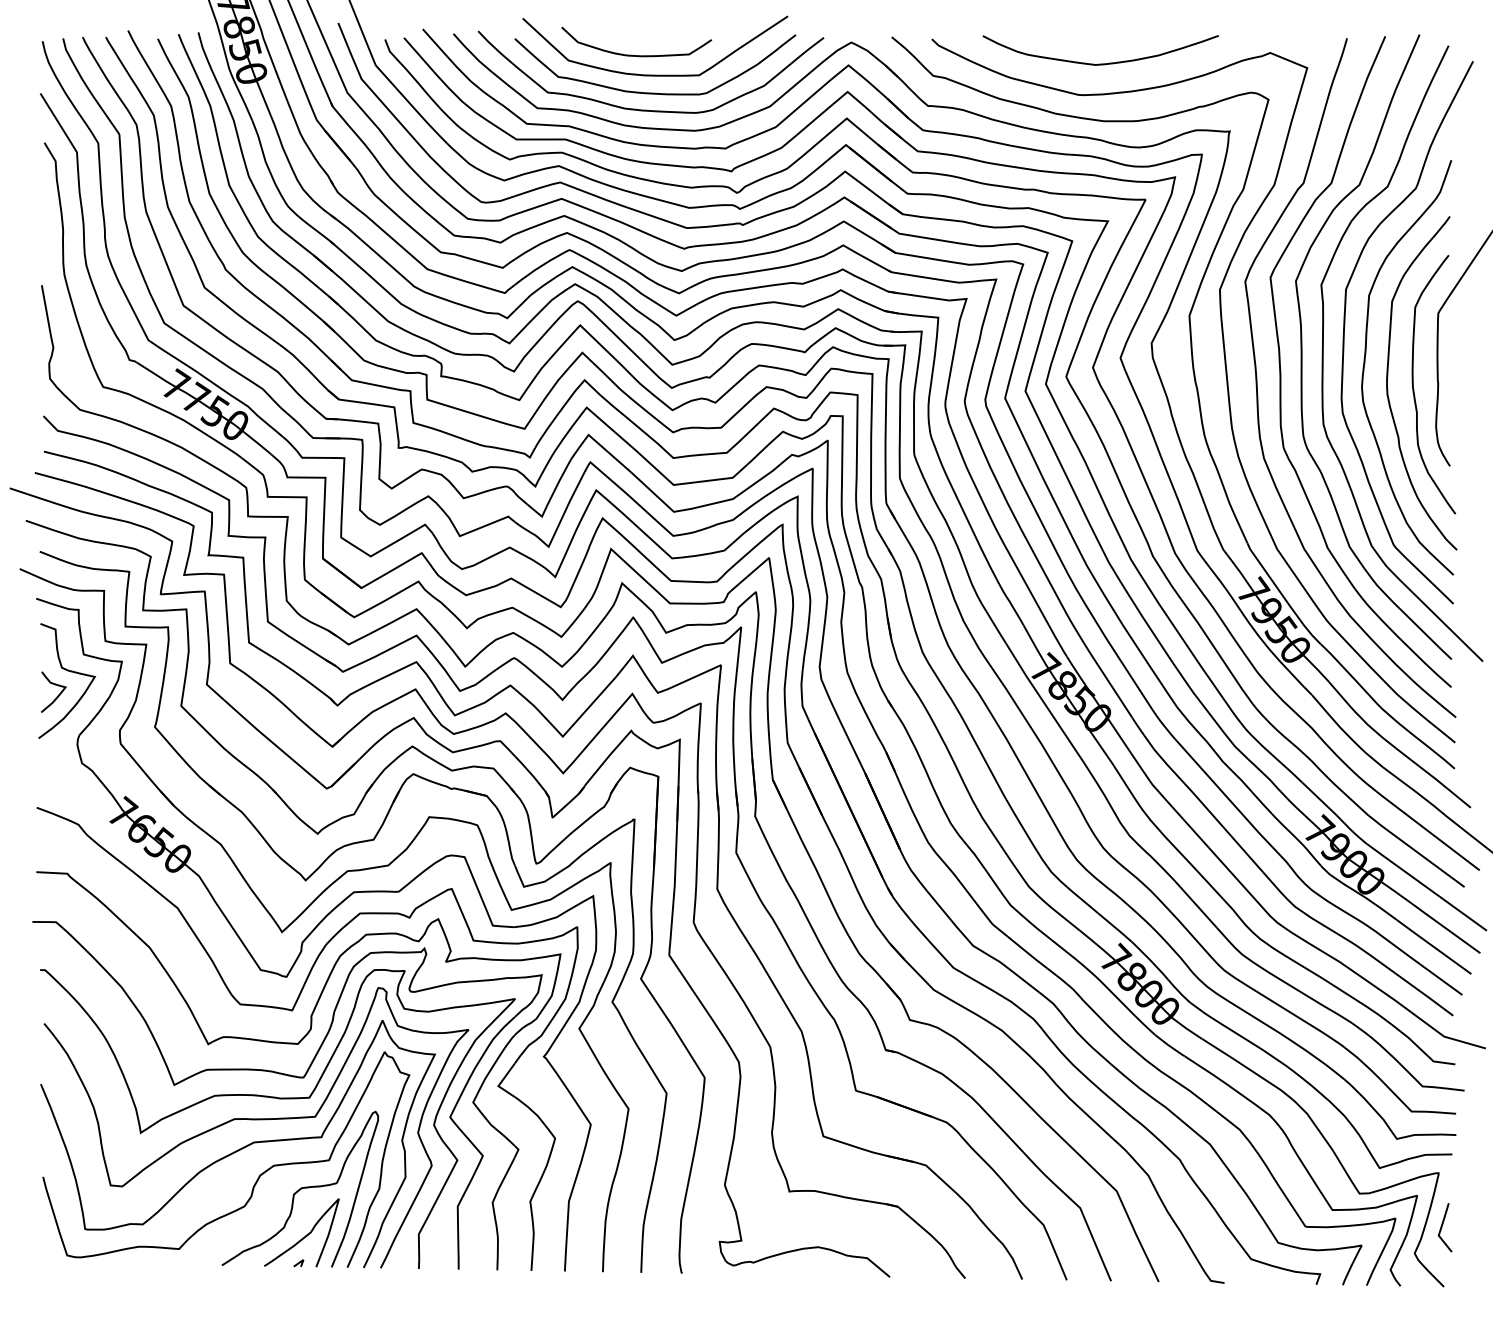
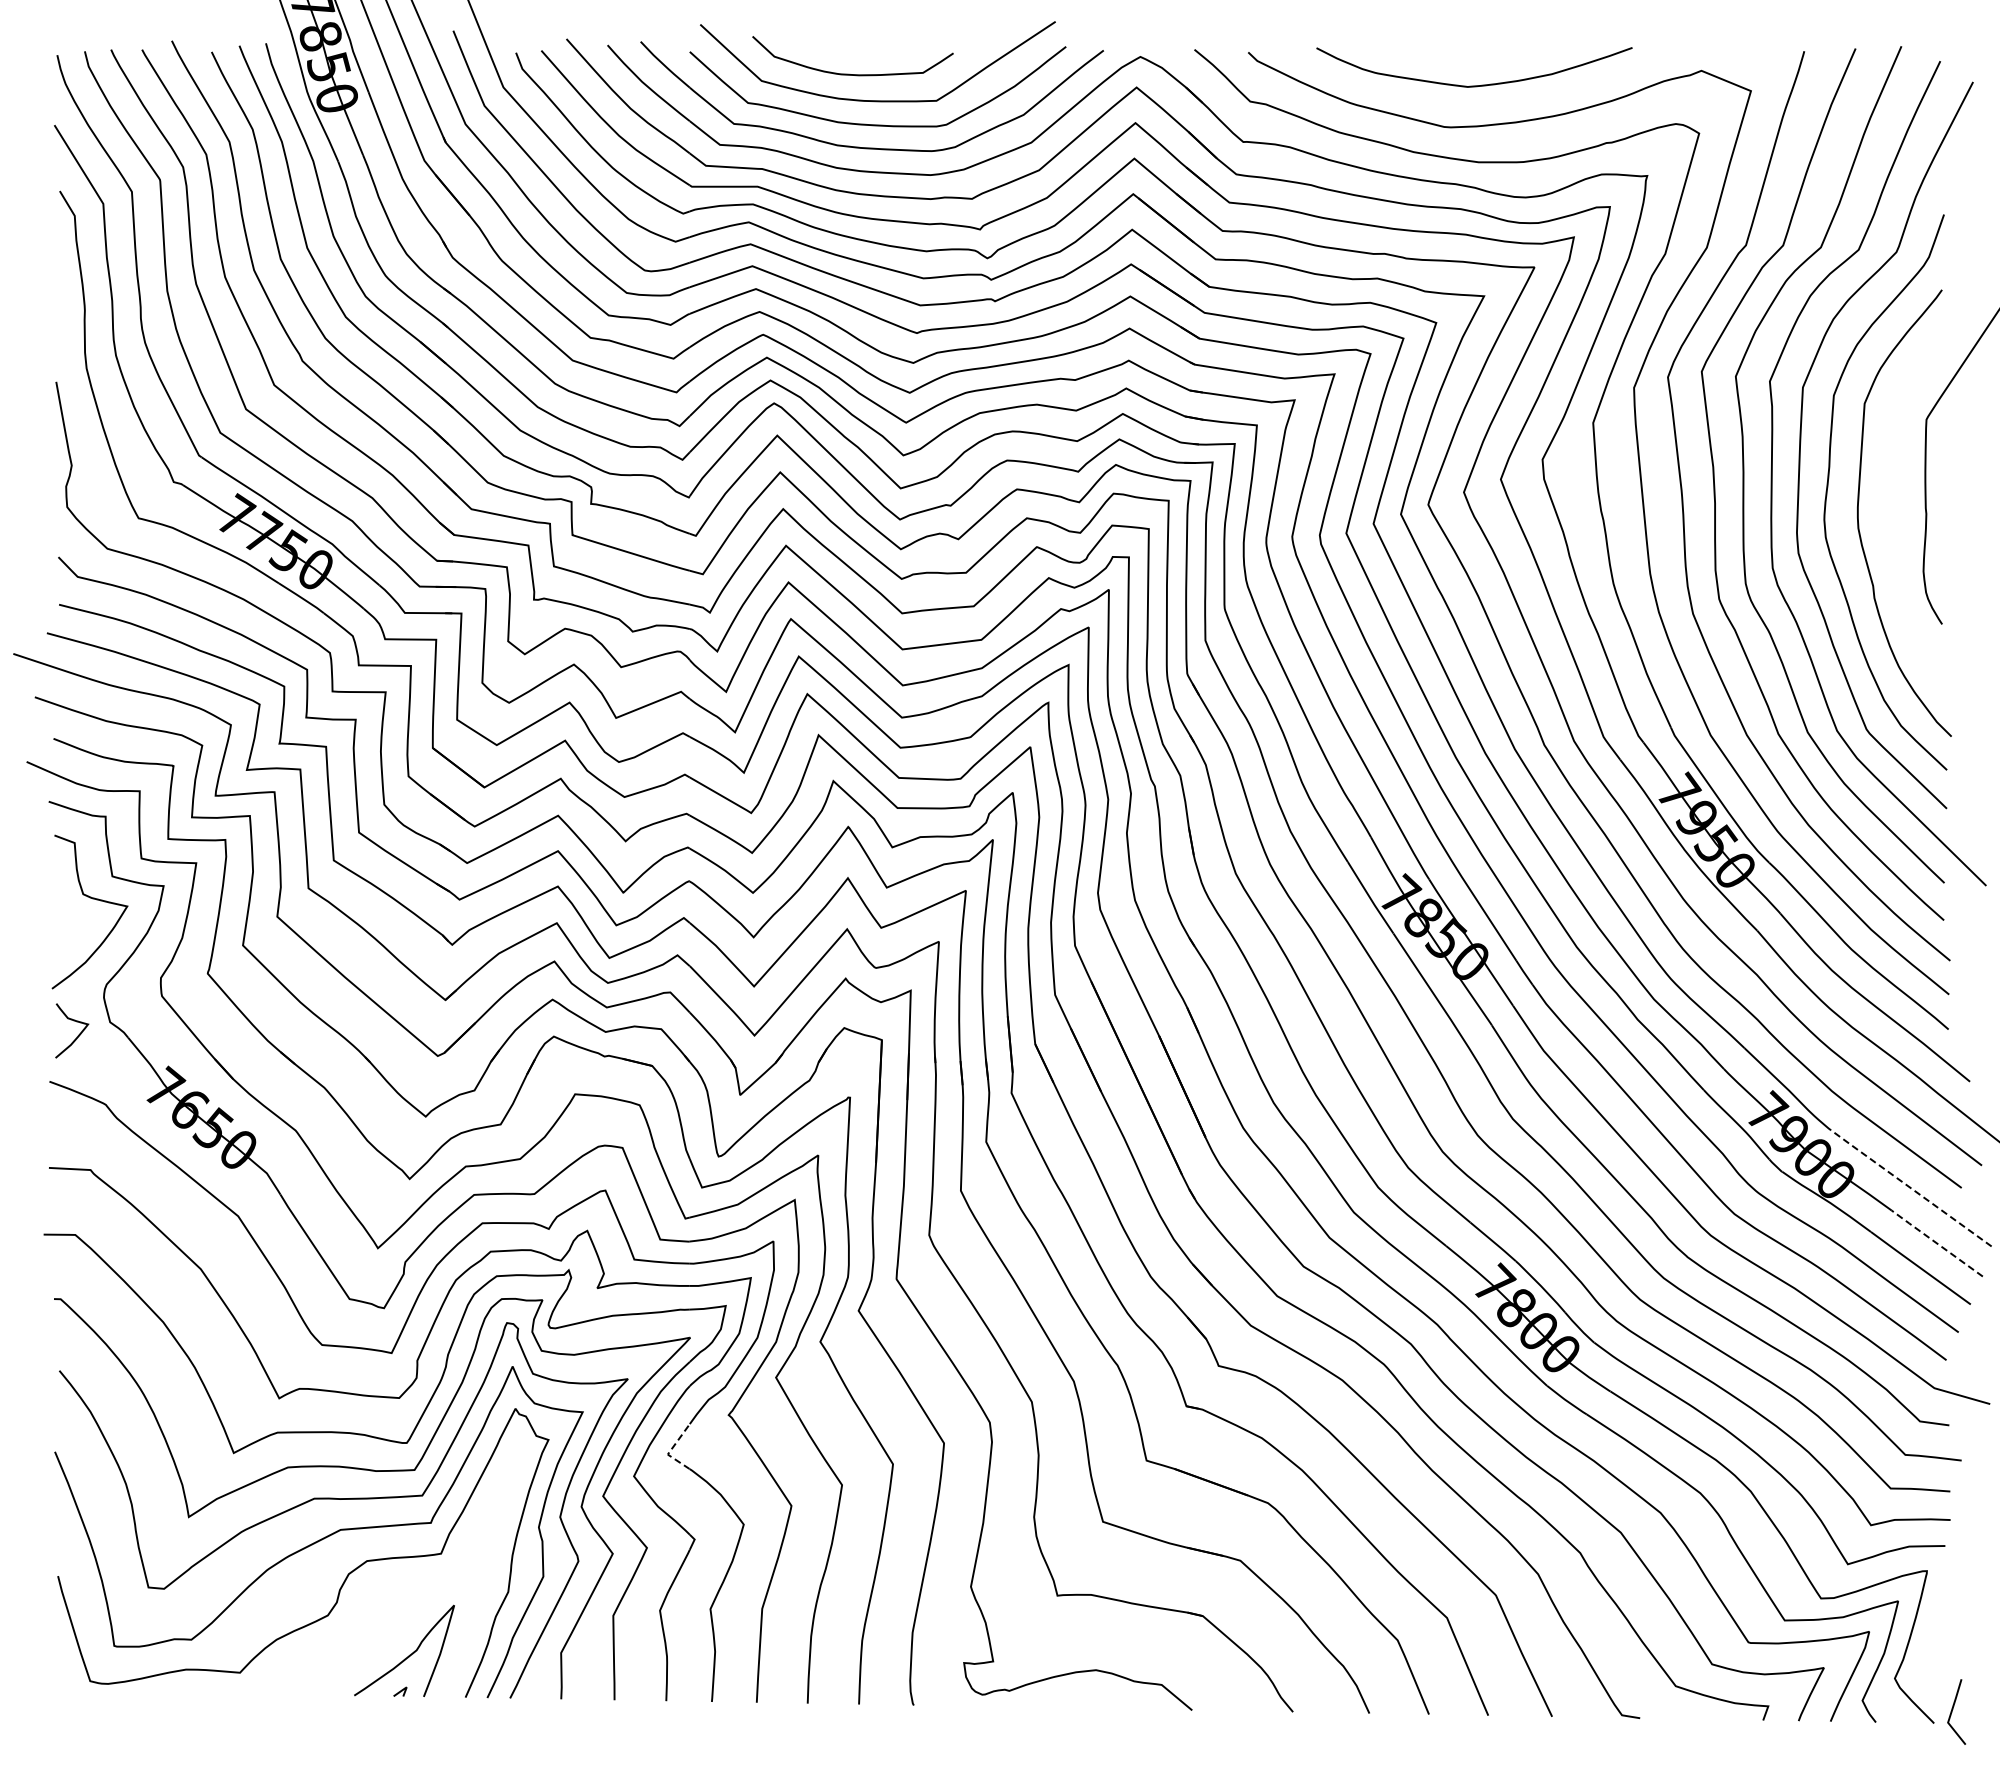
curve: (1413, 384) -> (1893, 514), removed
curve: (57, 695) -> (77, 1035), moved
line: (1426, 886) -> (1910, 1187), solid -> dashed
line: (1445, 928) -> (1936, 1243), solid -> dashed
line: (500, 1083) -> (670, 1450), solid -> dashed
curve: (300, 1189) -> (402, 1592), removed
line: (1442, 1225) -> (1953, 1709), moved

